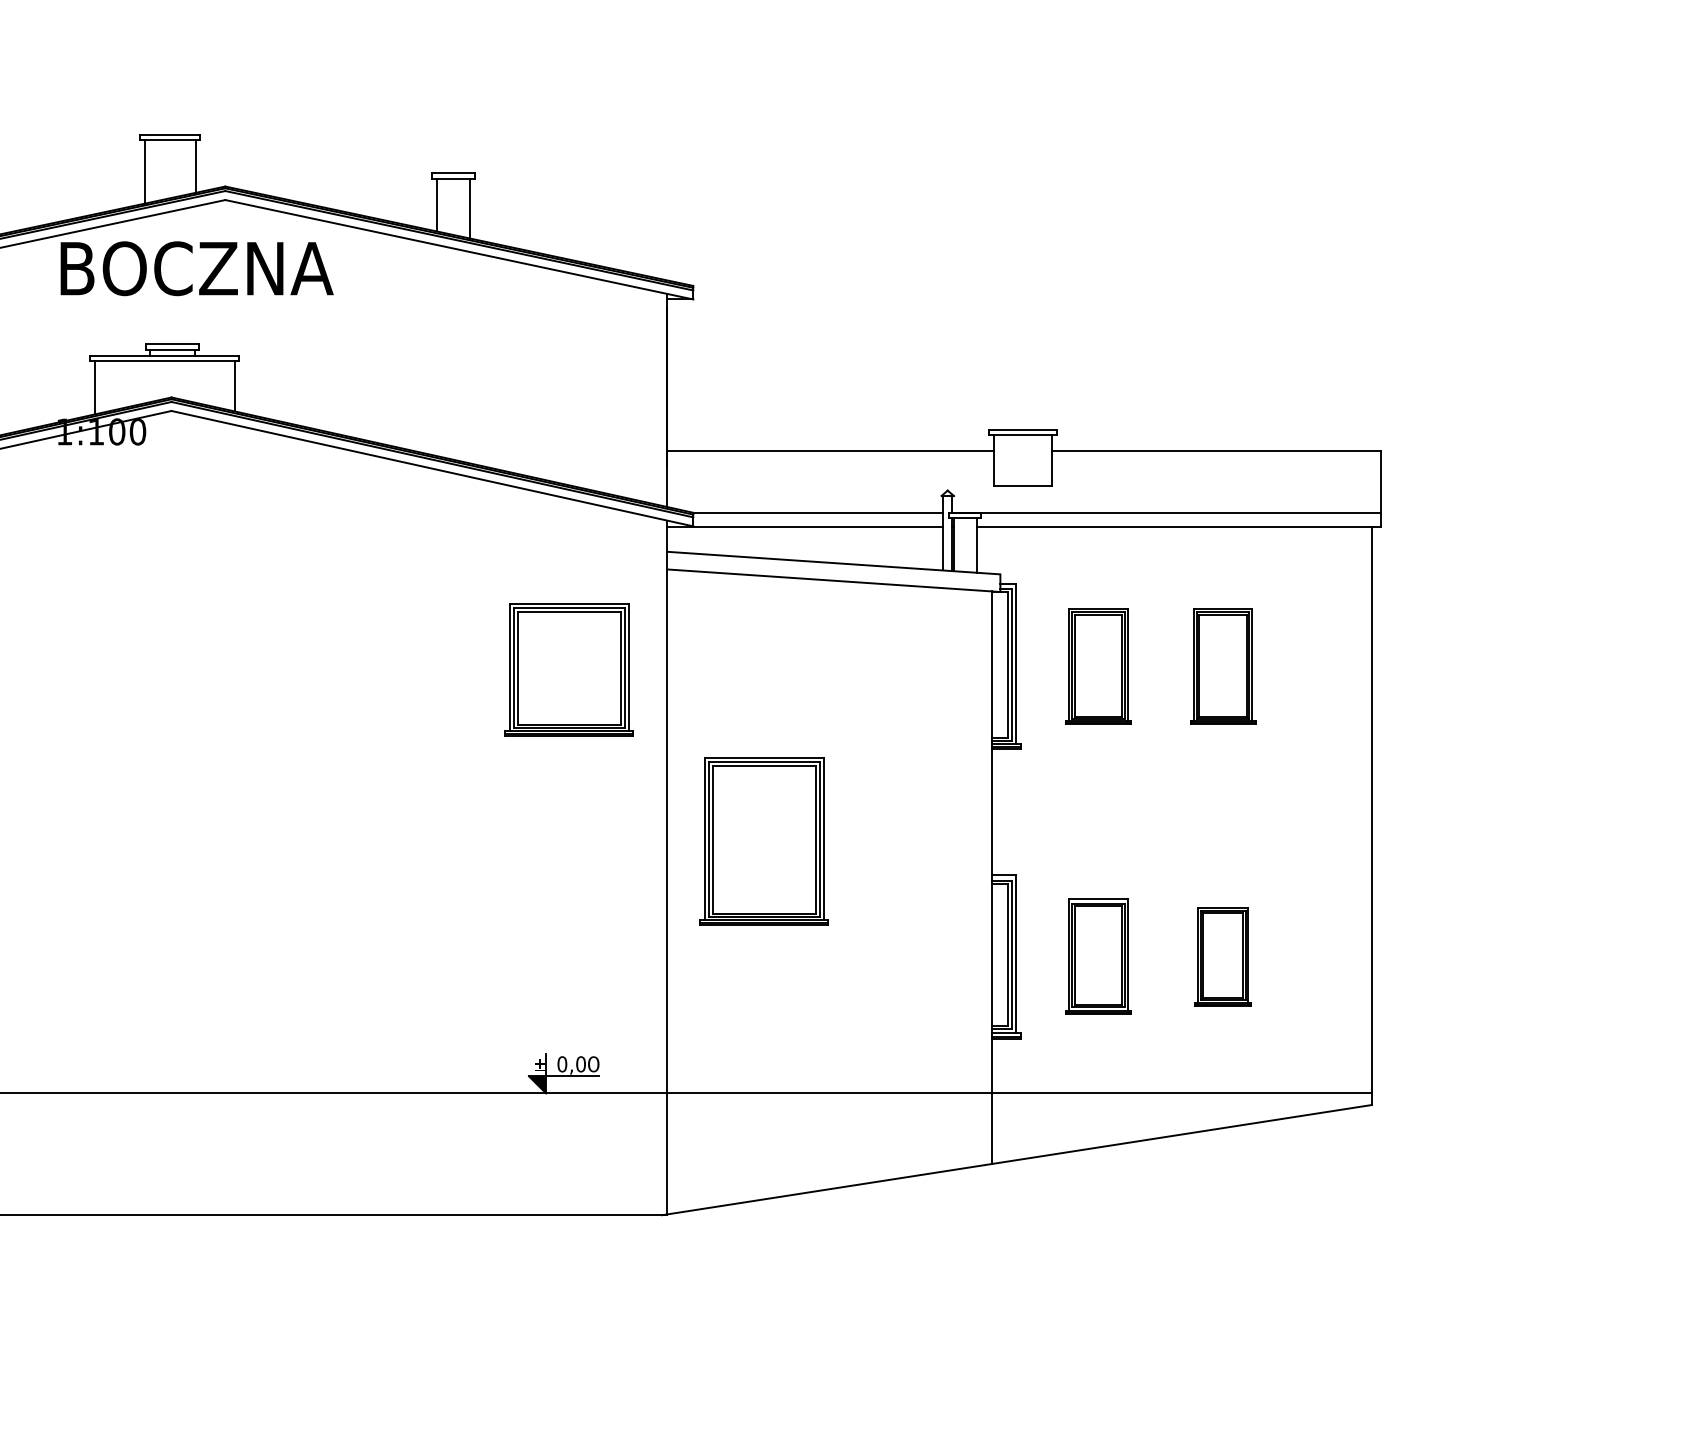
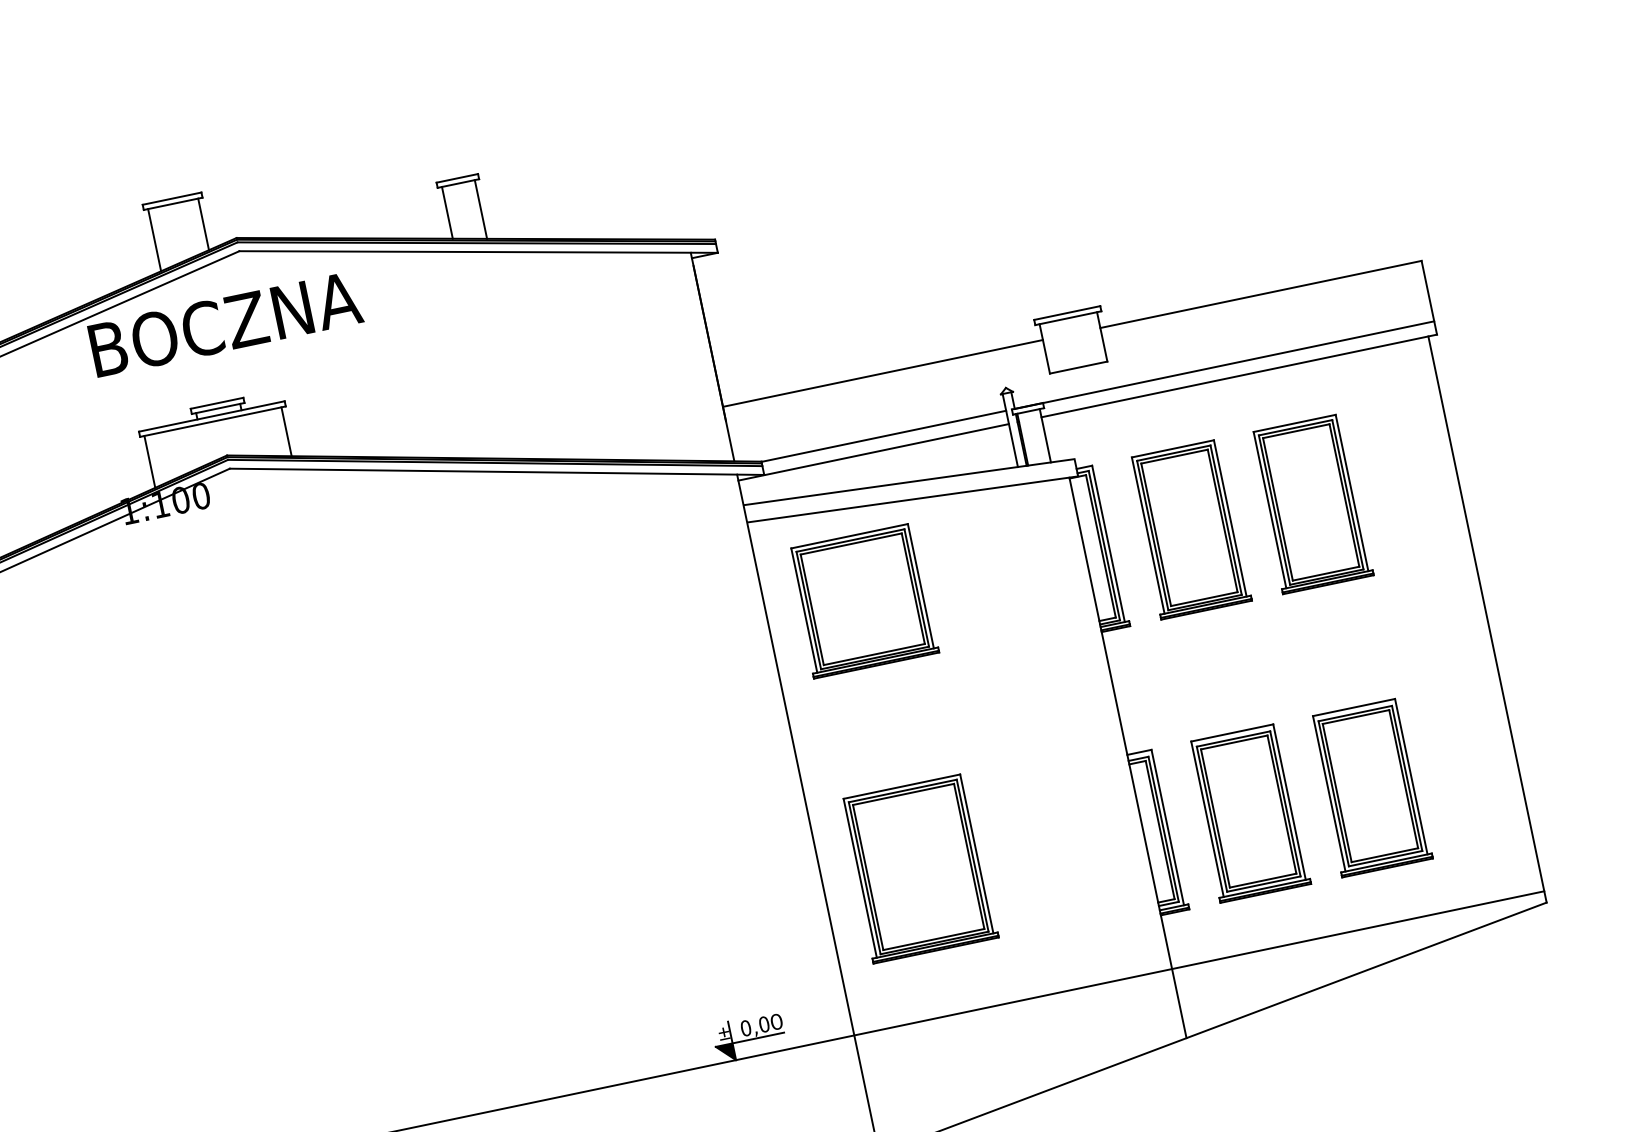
part: (1098, 666) -> (1189, 529), size x1.43
part: (1222, 666) -> (1310, 503), size x1.43
part: (568, 669) -> (862, 600), moved
part: (763, 841) -> (918, 868), moved
part: (1098, 956) -> (1248, 813), size x1.43
part: (1222, 956) -> (1370, 787), size x1.67

